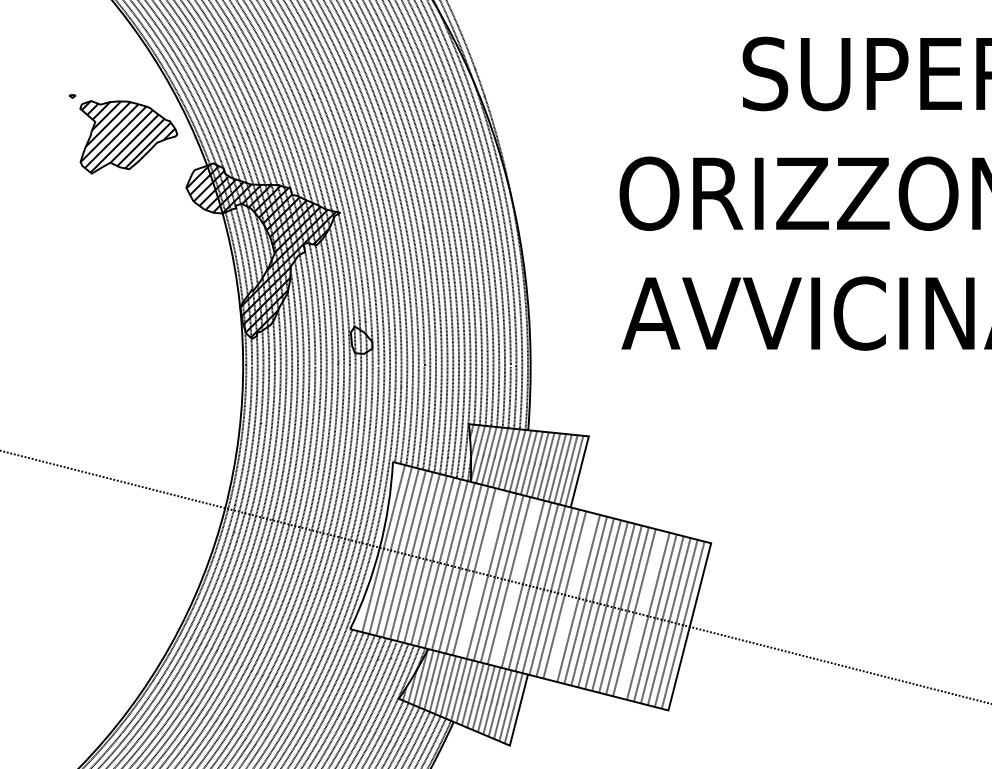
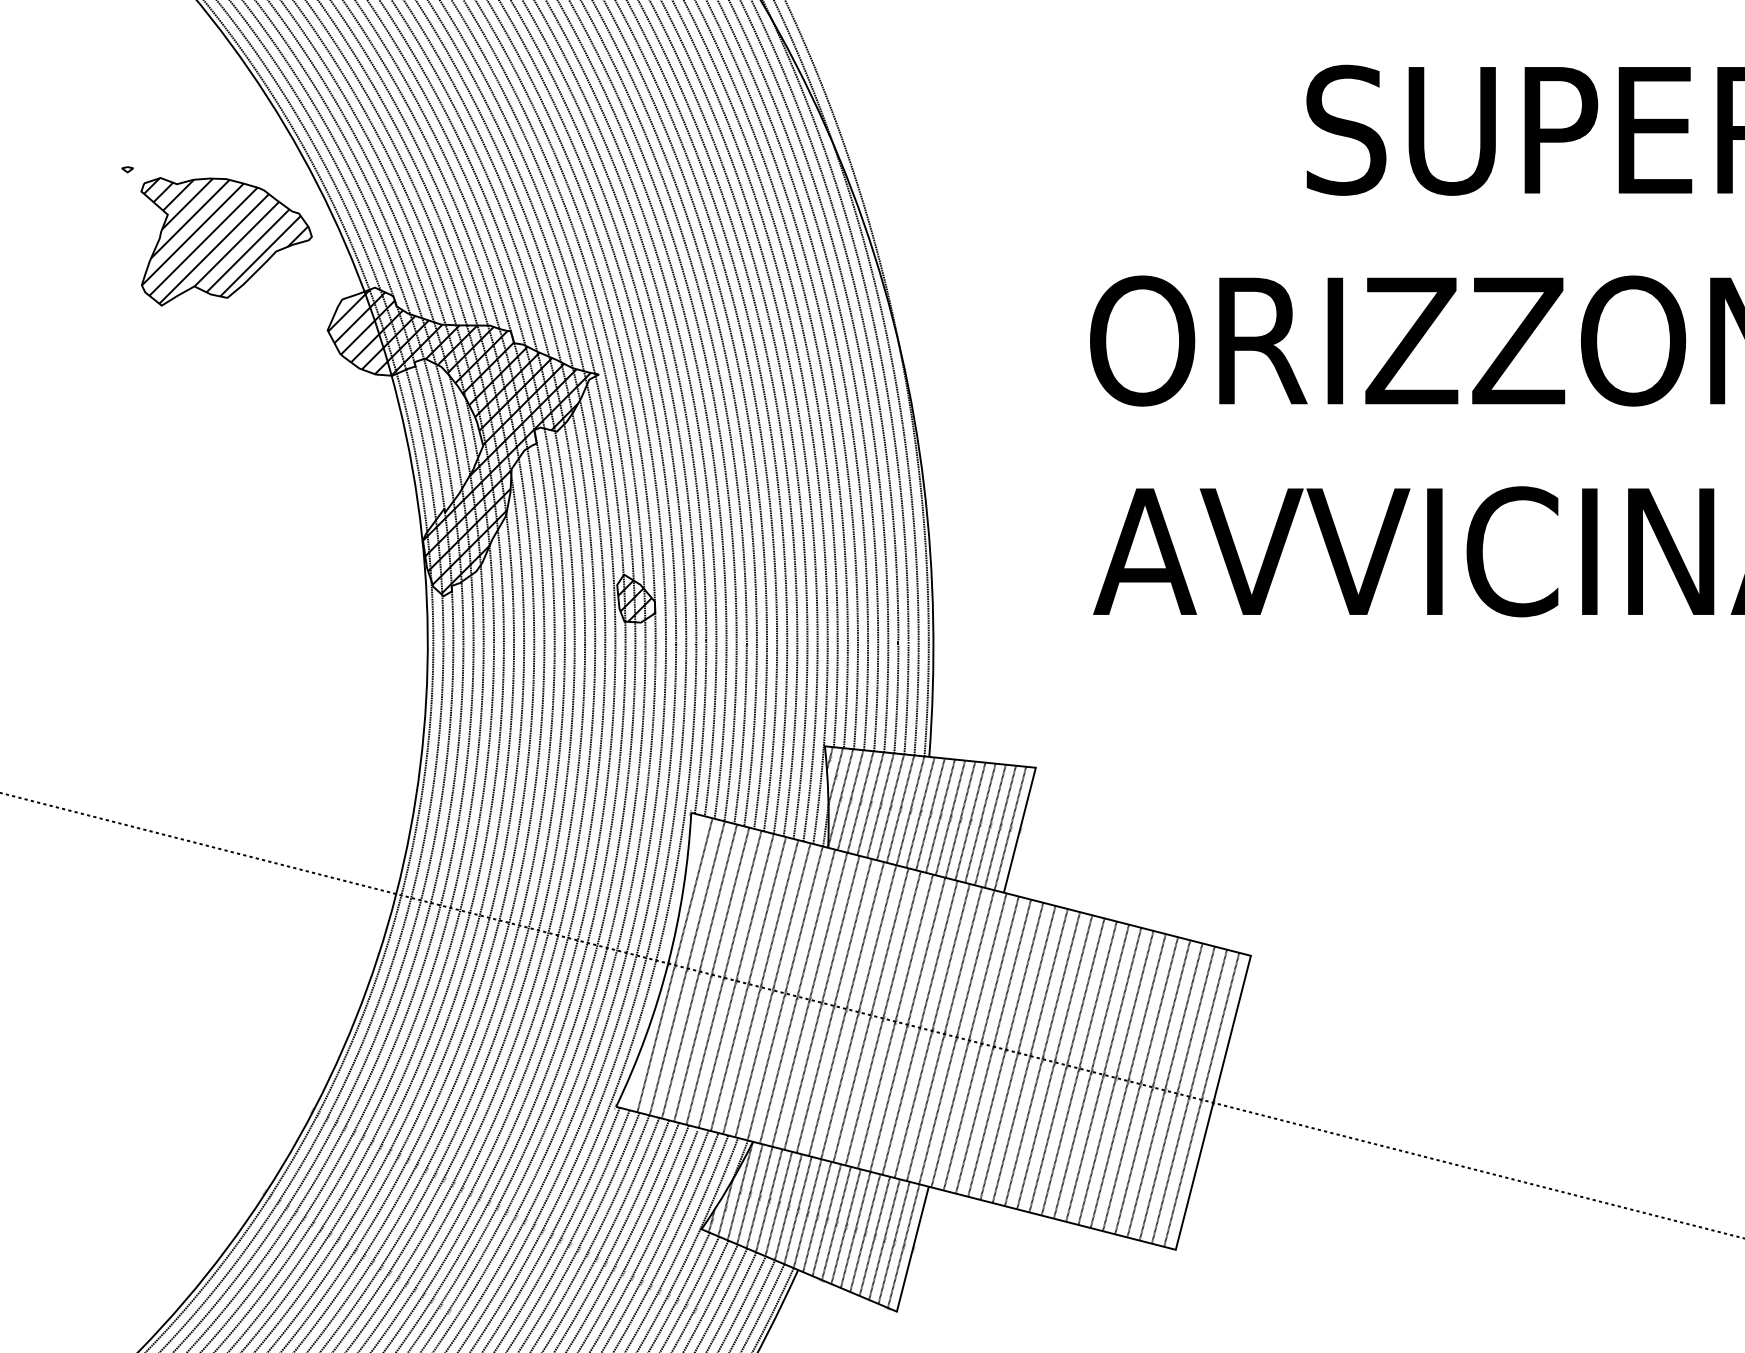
hatch: (361, 341) -> (635, 600), added
line: (480, 573) -> (845, 1008), added
line: (515, 582) -> (906, 1024), added
line: (571, 596) -> (1005, 1049), added
line: (641, 614) -> (1128, 1081), added

